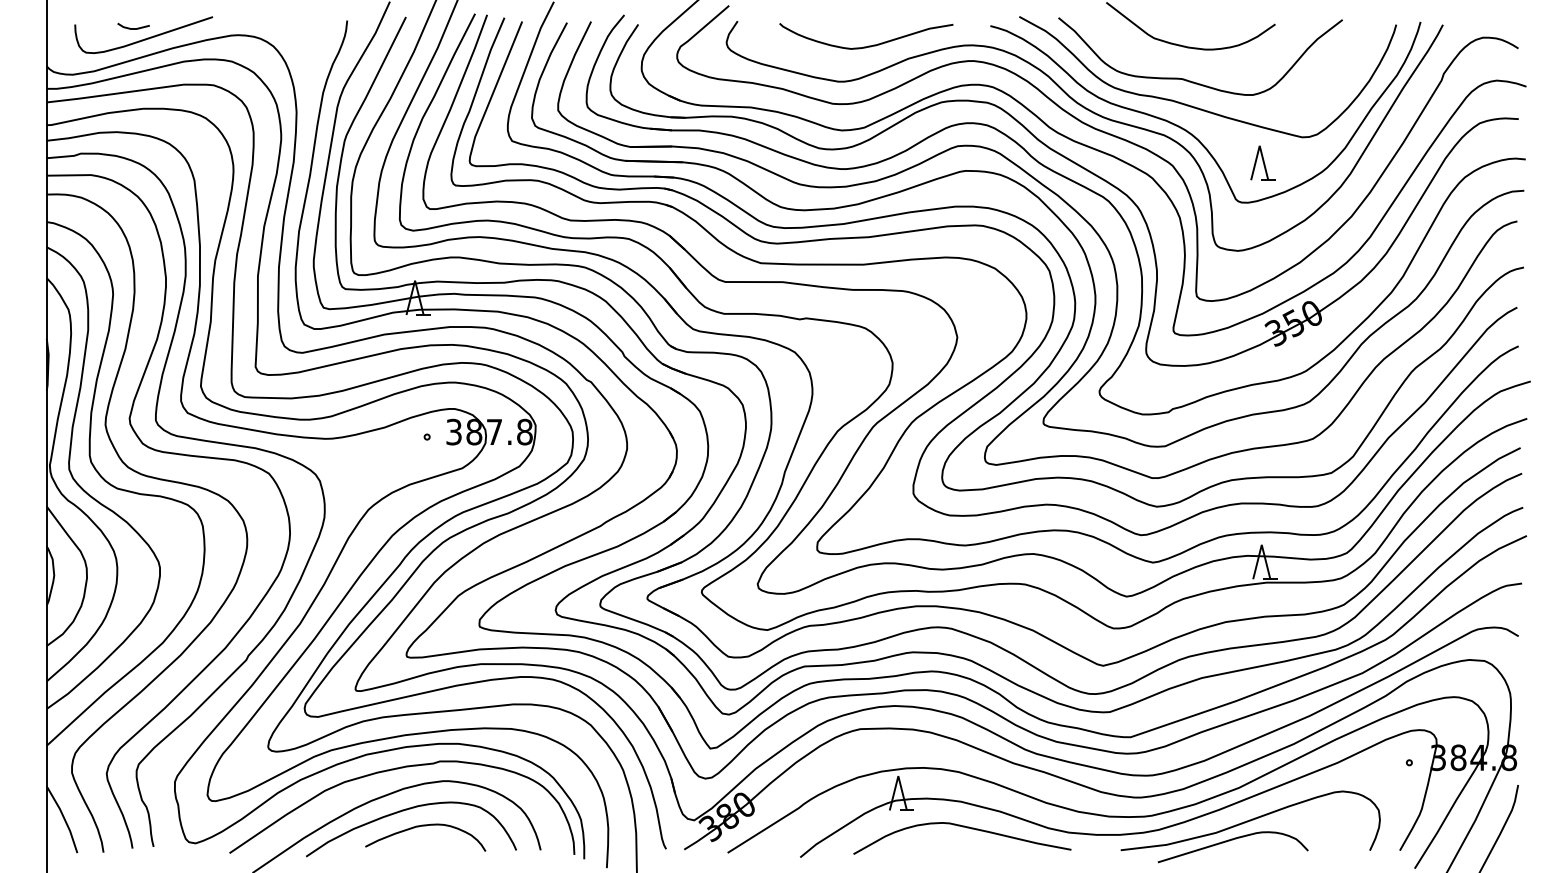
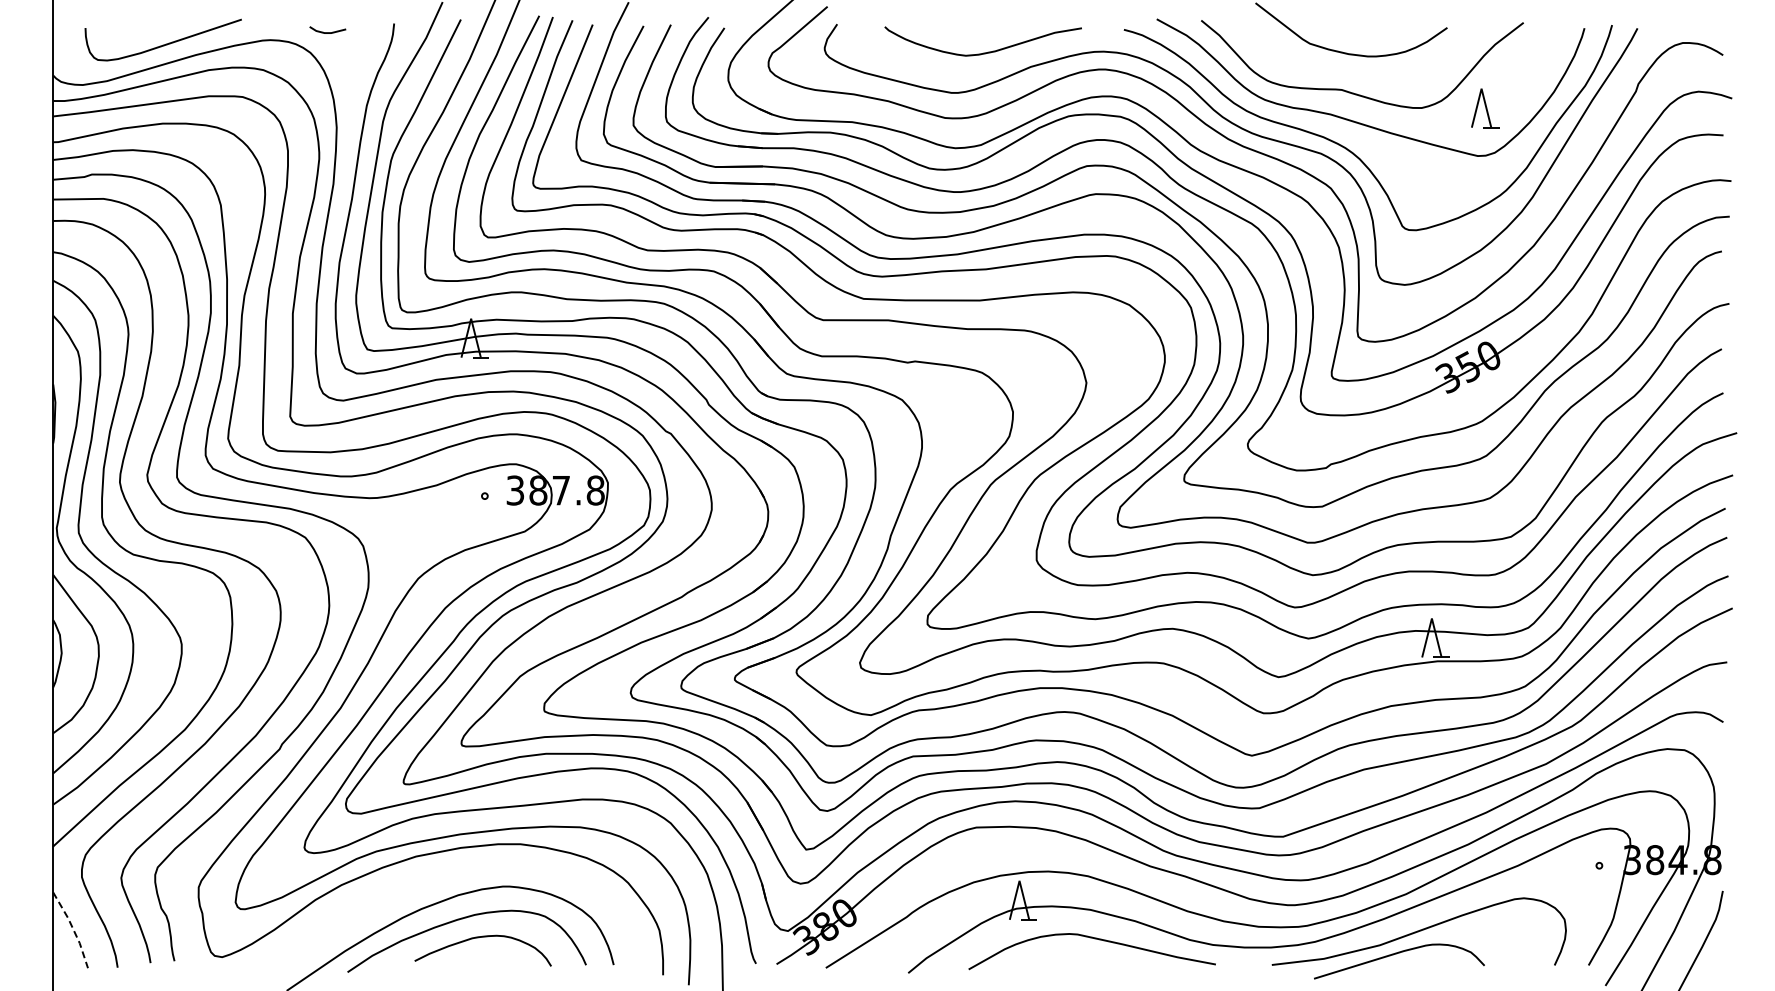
line: (133, 28) -> (327, 32), moved
part: (1263, 163) -> (1485, 108), moved
curve: (393, 770) -> (446, 874), removed
line: (64, 818) -> (73, 929), solid -> dashed

